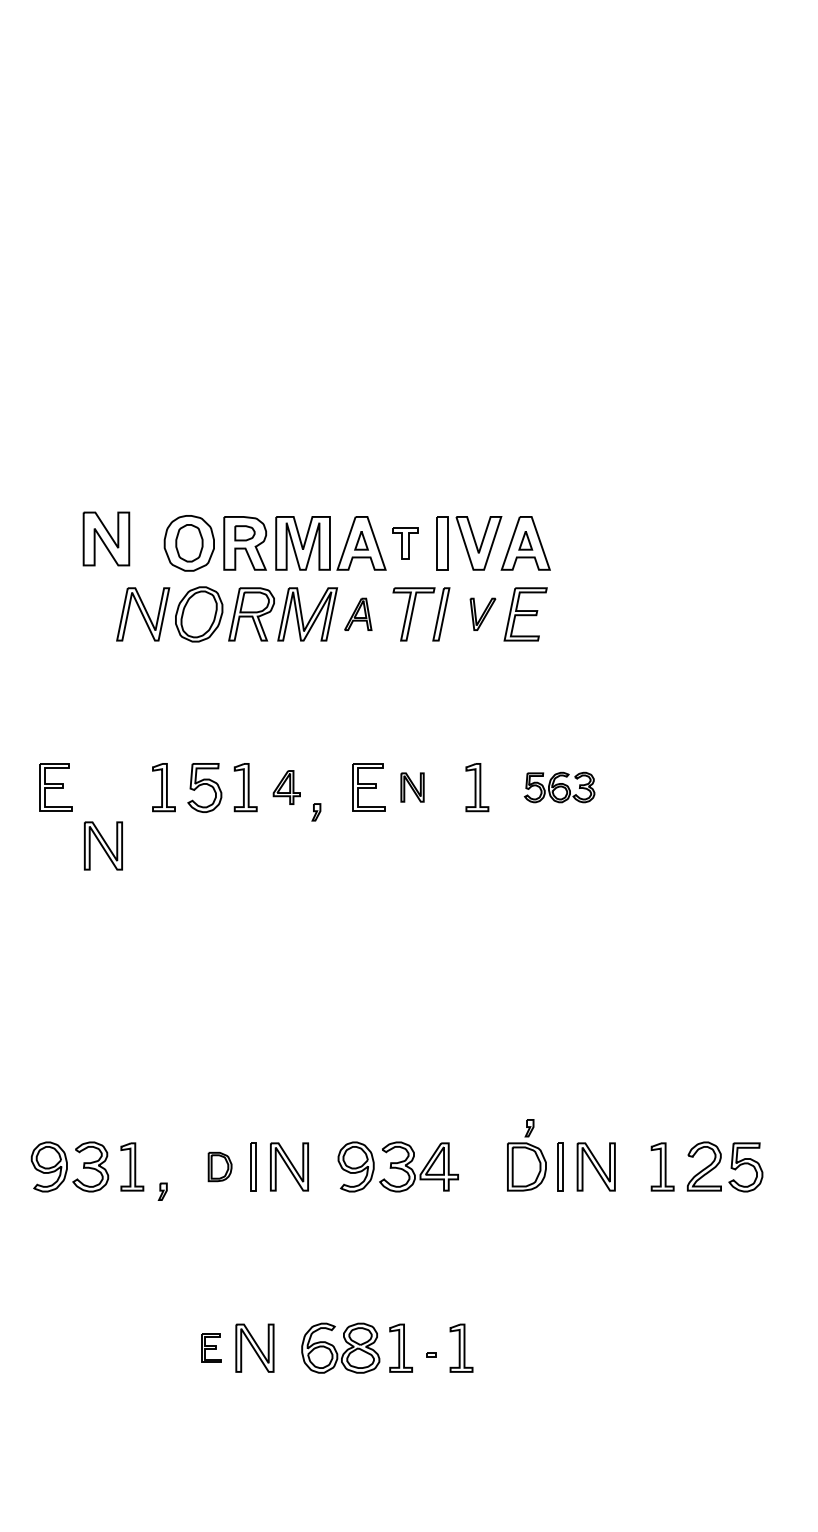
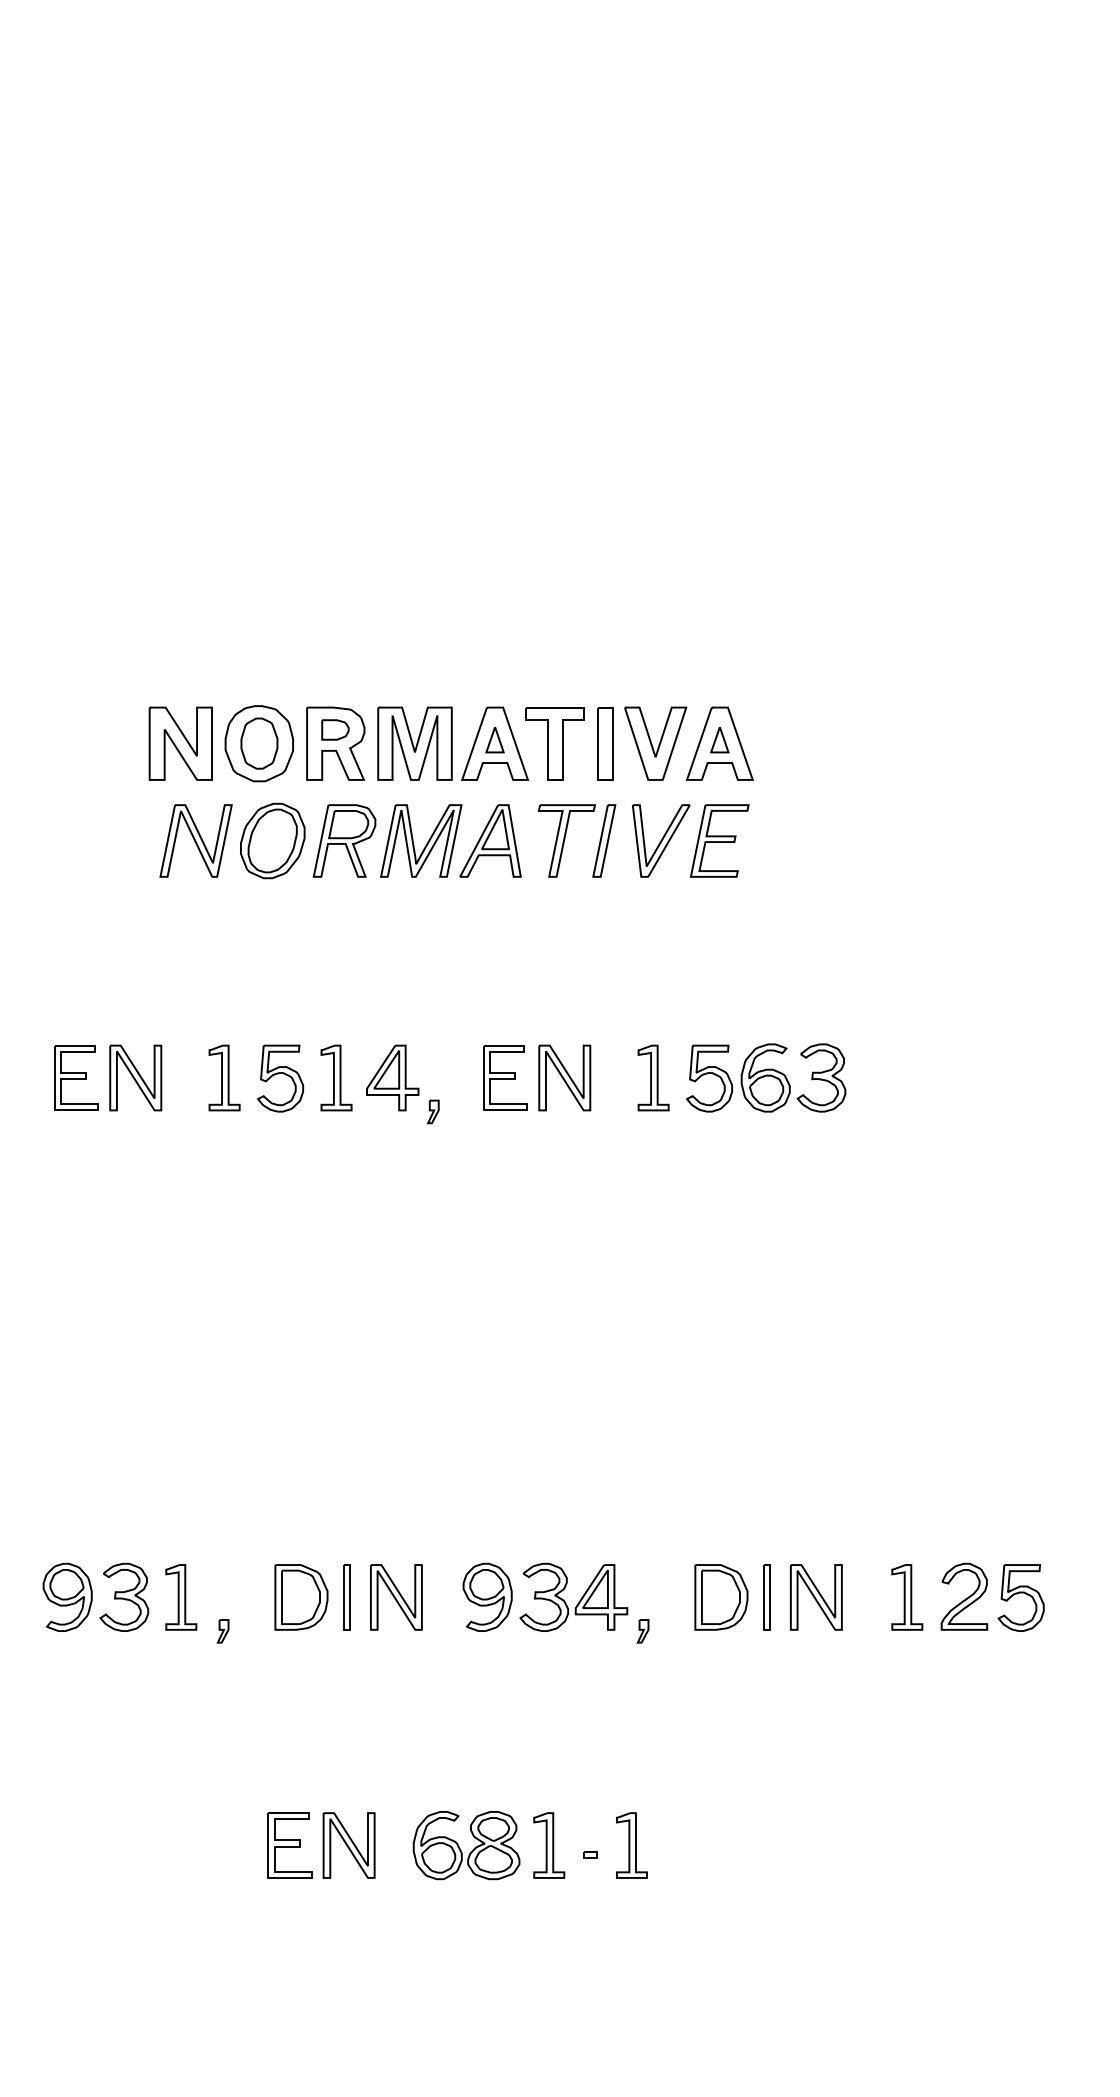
part: (106, 538) -> (180, 743), moved
part: (404, 543) -> (554, 743), size x1.67
part: (358, 614) -> (490, 840), size x1.67
part: (483, 614) -> (661, 840), size x1.67
part: (286, 787) -> (392, 1077), size x1.43
part: (412, 787) -> (564, 1077), size x1.67
part: (559, 787) -> (766, 1077), size x1.67
part: (103, 845) -> (135, 1077), moved
part: (529, 1128) -> (642, 1631), moved
part: (220, 1167) -> (301, 1597), size x1.67
part: (211, 1348) -> (289, 1845), size x1.67

